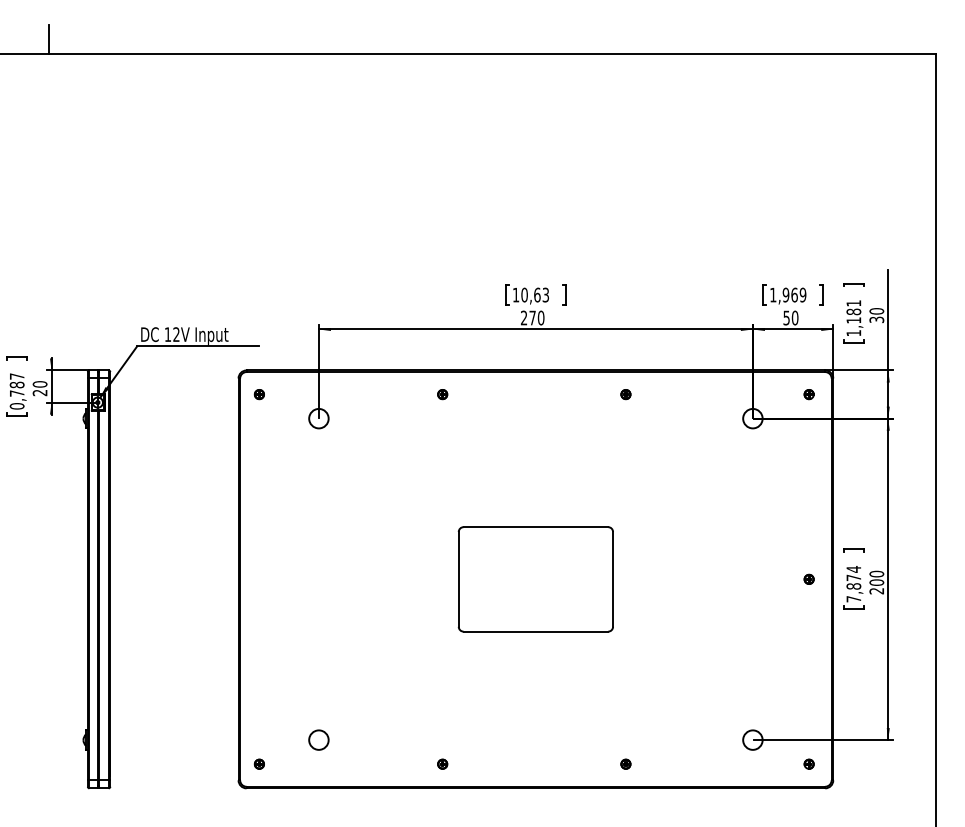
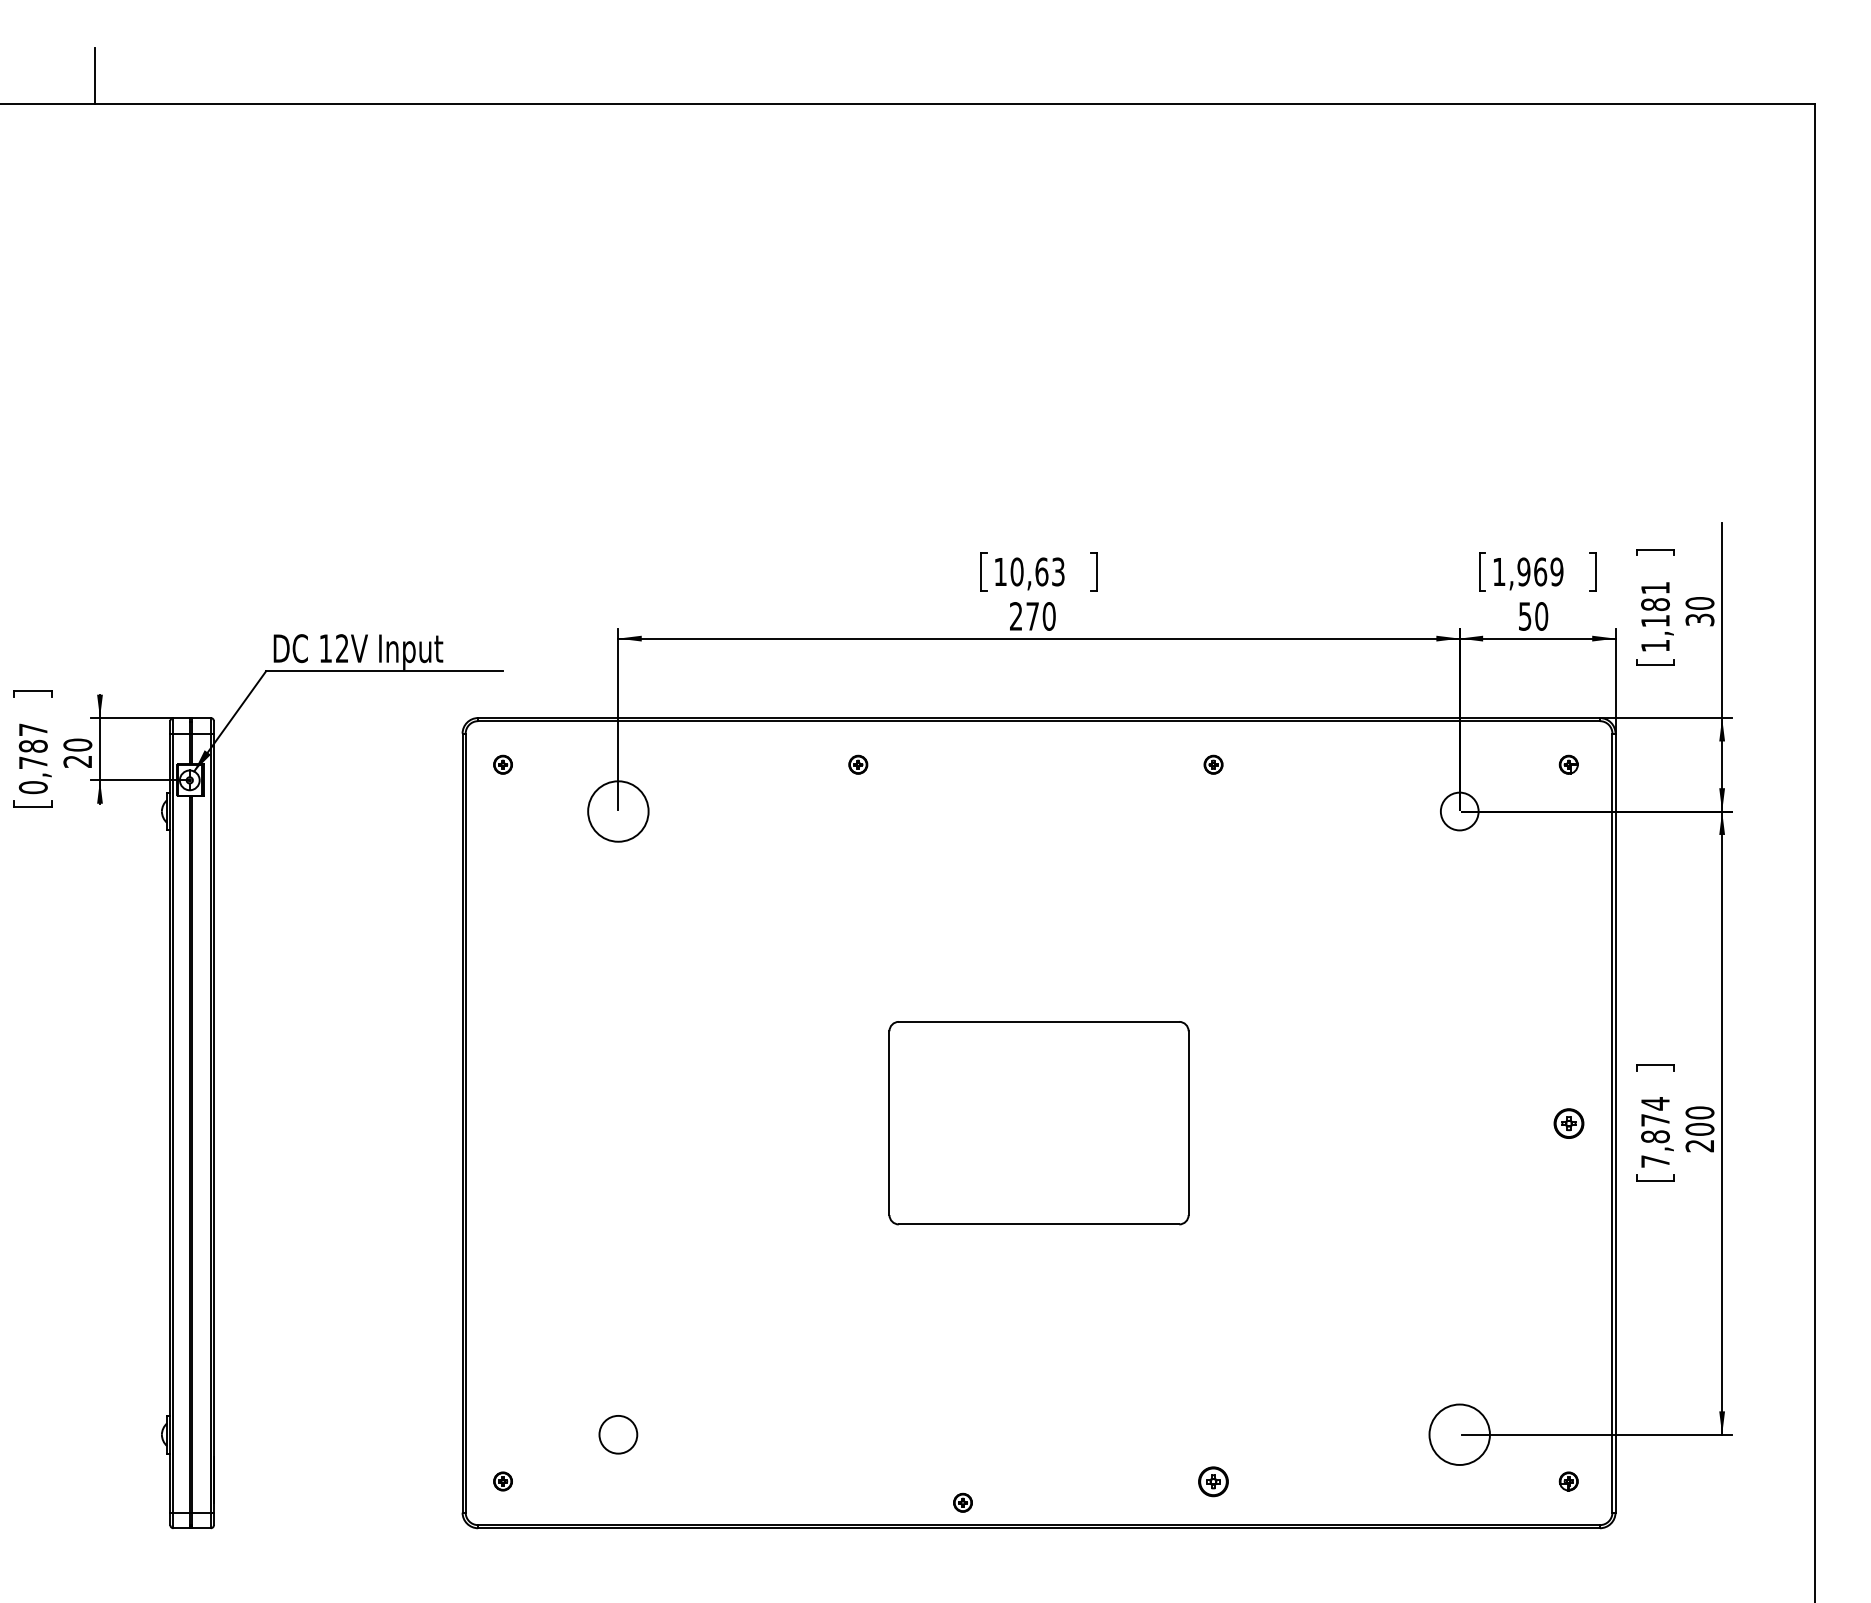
circle: (318, 418) -> (617, 811), size x1.6
part: (808, 578) -> (1567, 1121), size x1.6
circle: (752, 739) -> (1458, 1433), size x1.6
part: (442, 763) -> (962, 1501), moved
part: (625, 763) -> (1212, 1480), size x1.6

